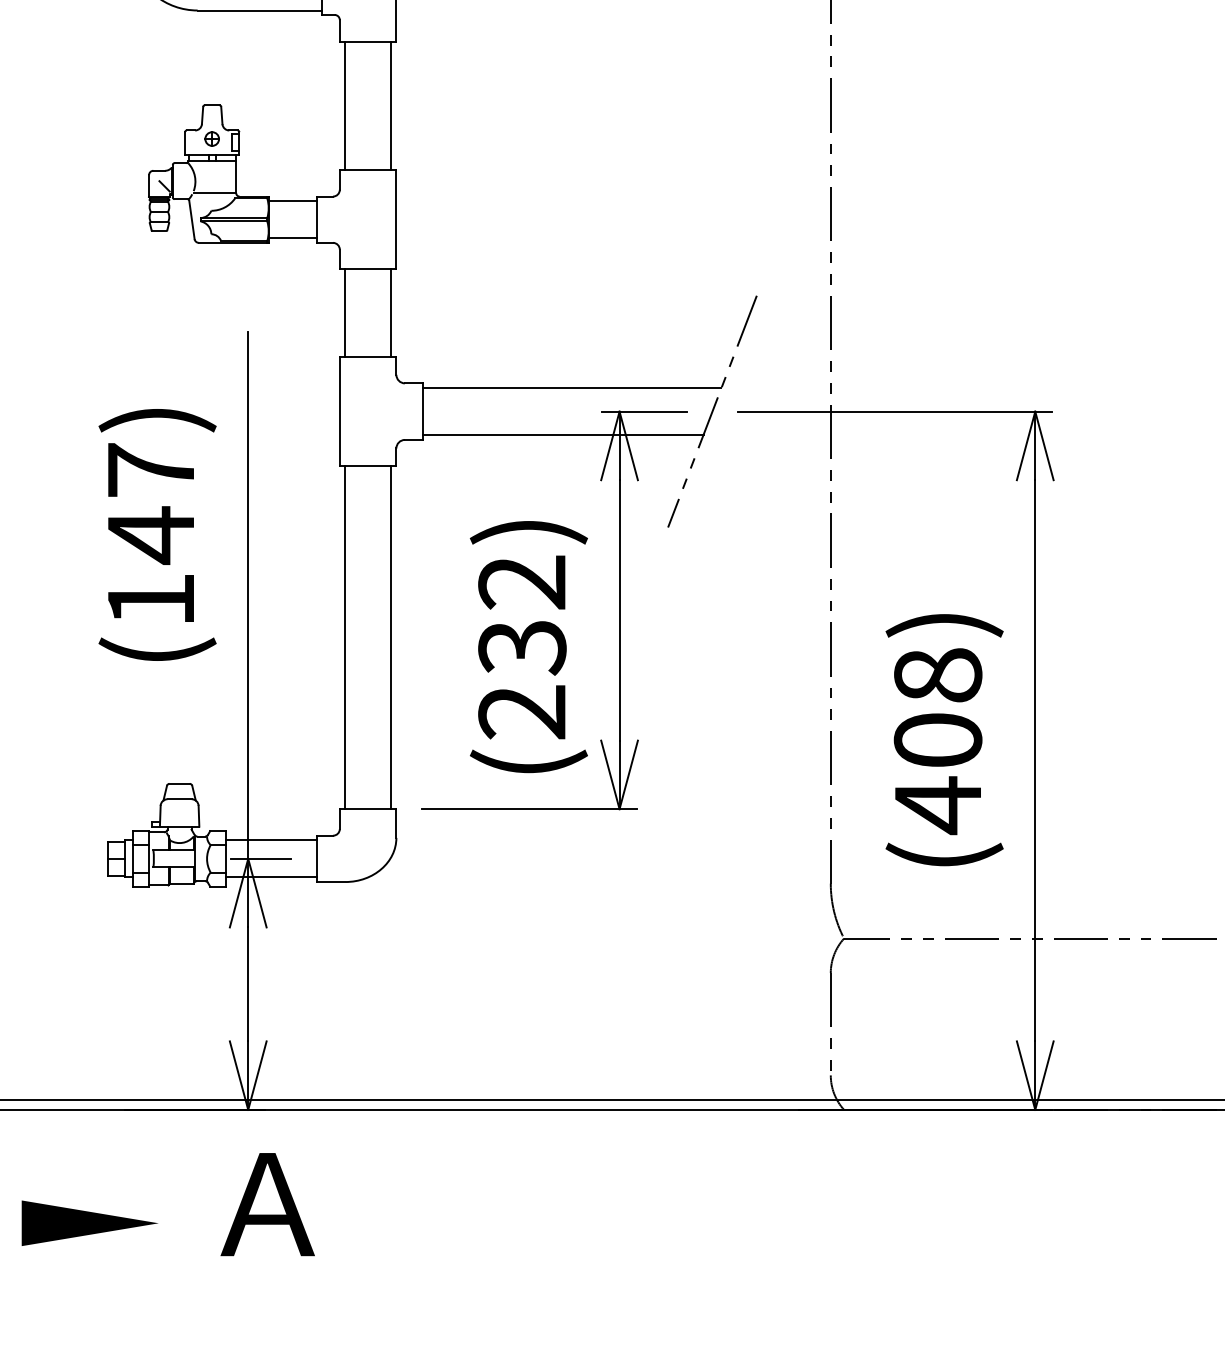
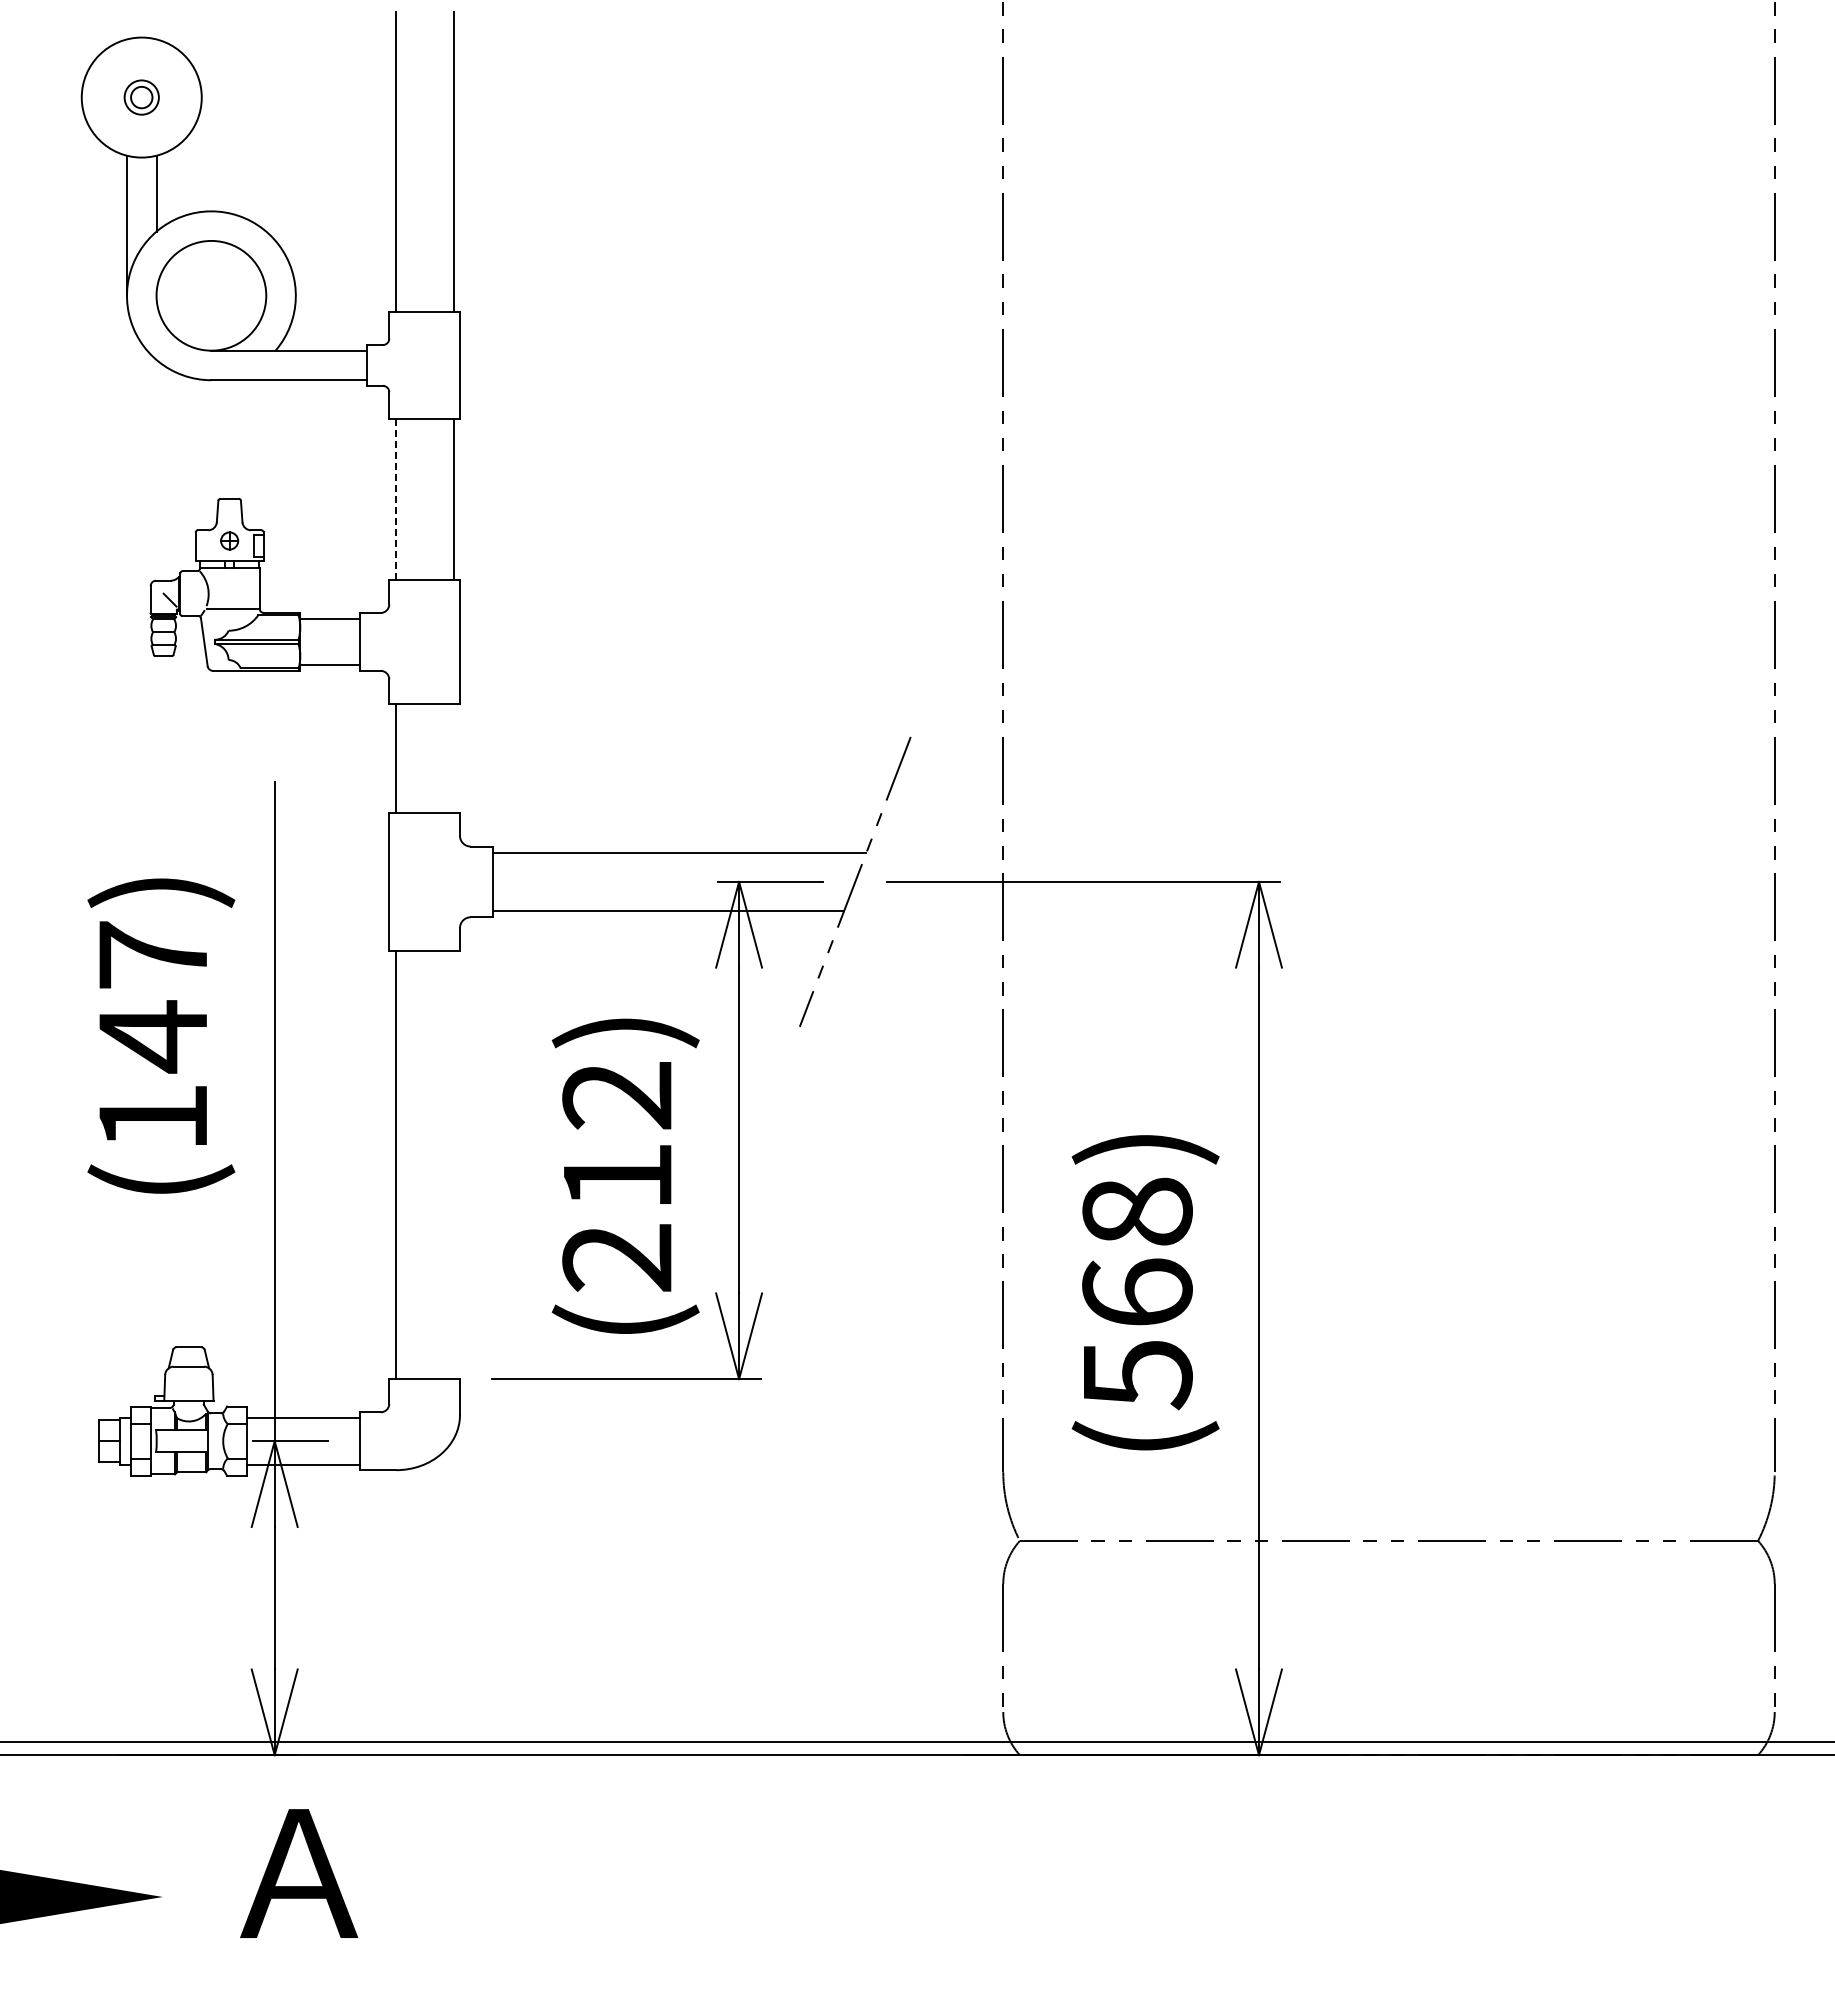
line: (344, 105) -> (395, 499), solid -> dashed
line: (391, 312) -> (453, 758), removed
line: (391, 637) -> (453, 1164), removed
text: (522, 648) -> (617, 1178), (232) -> (212)
text: (938, 773) -> (1137, 1334), (408) -> (568)

